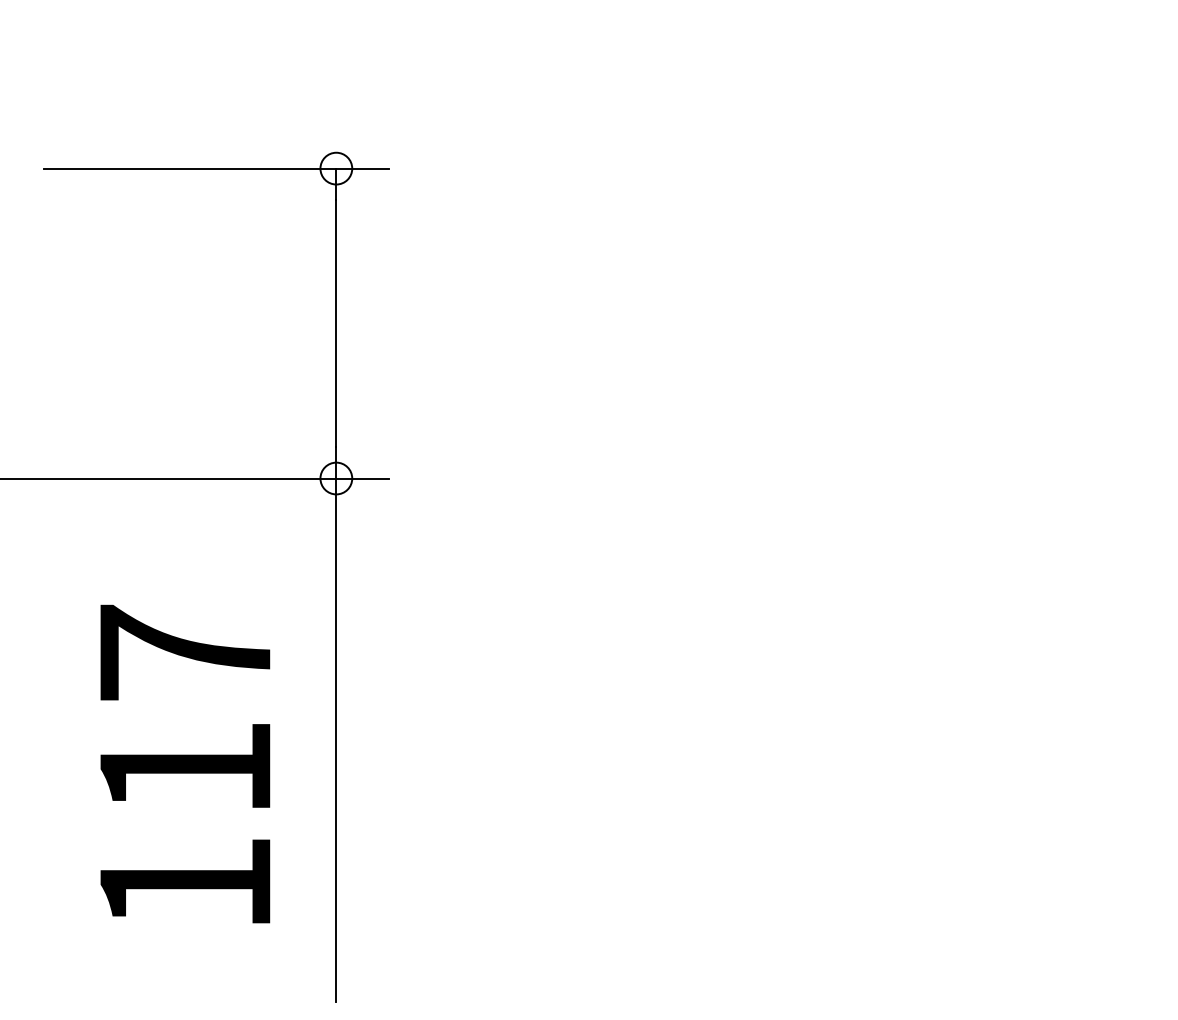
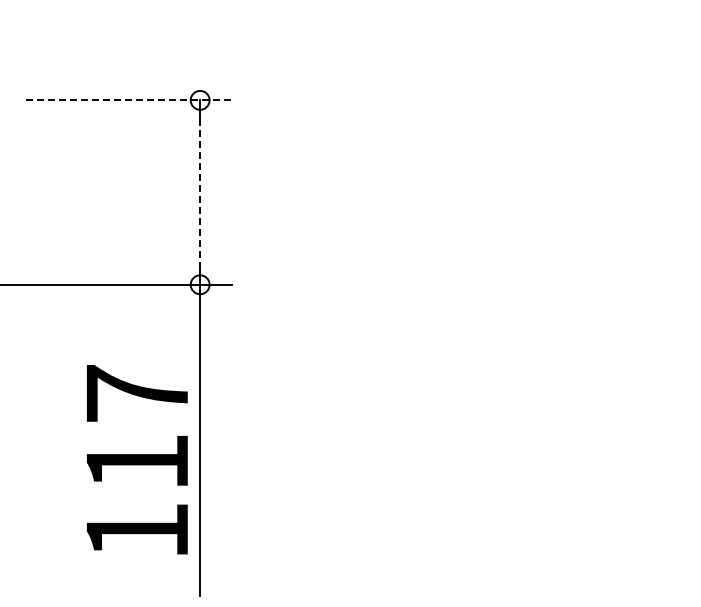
line: (215, 168) -> (128, 100), solid -> dashed
line: (336, 325) -> (200, 193), solid -> dashed
text: (185, 763) -> (137, 459), moved

